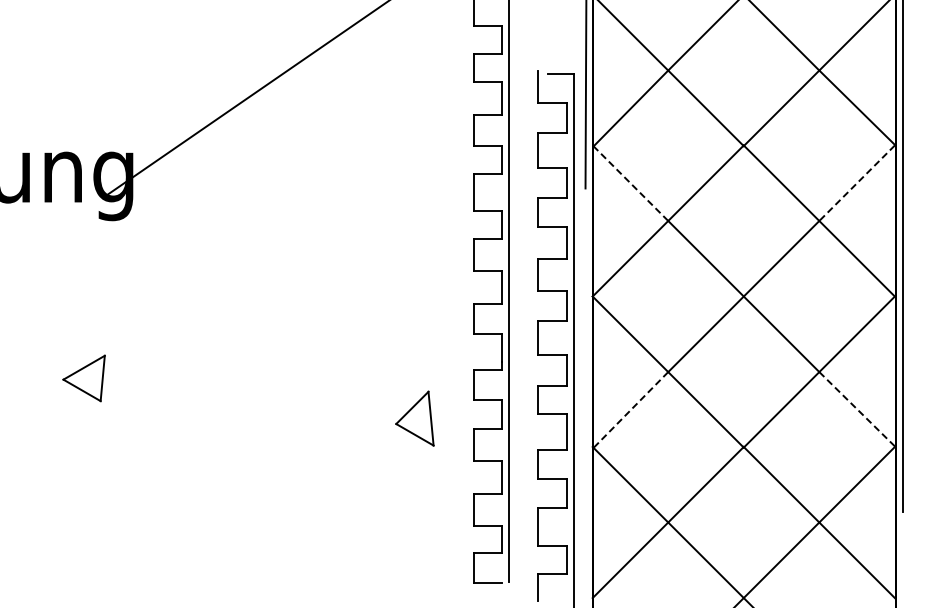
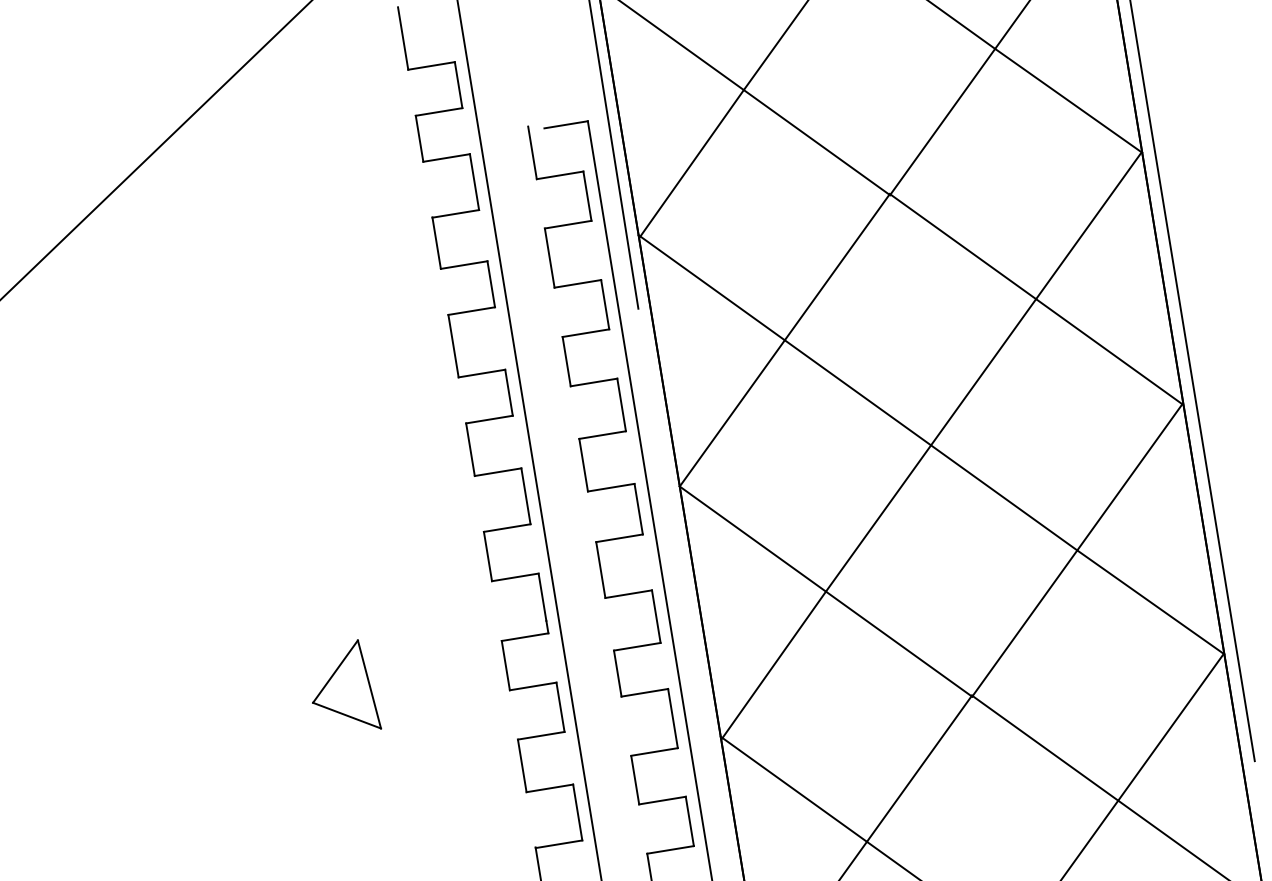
line: (630, 182) -> (711, 286), dashed -> solid
line: (856, 183) -> (1087, 226), dashed -> solid
line: (857, 409) -> (1150, 602), dashed -> solid
line: (630, 410) -> (773, 665), dashed -> solid
part: (414, 418) -> (341, 688), moved

